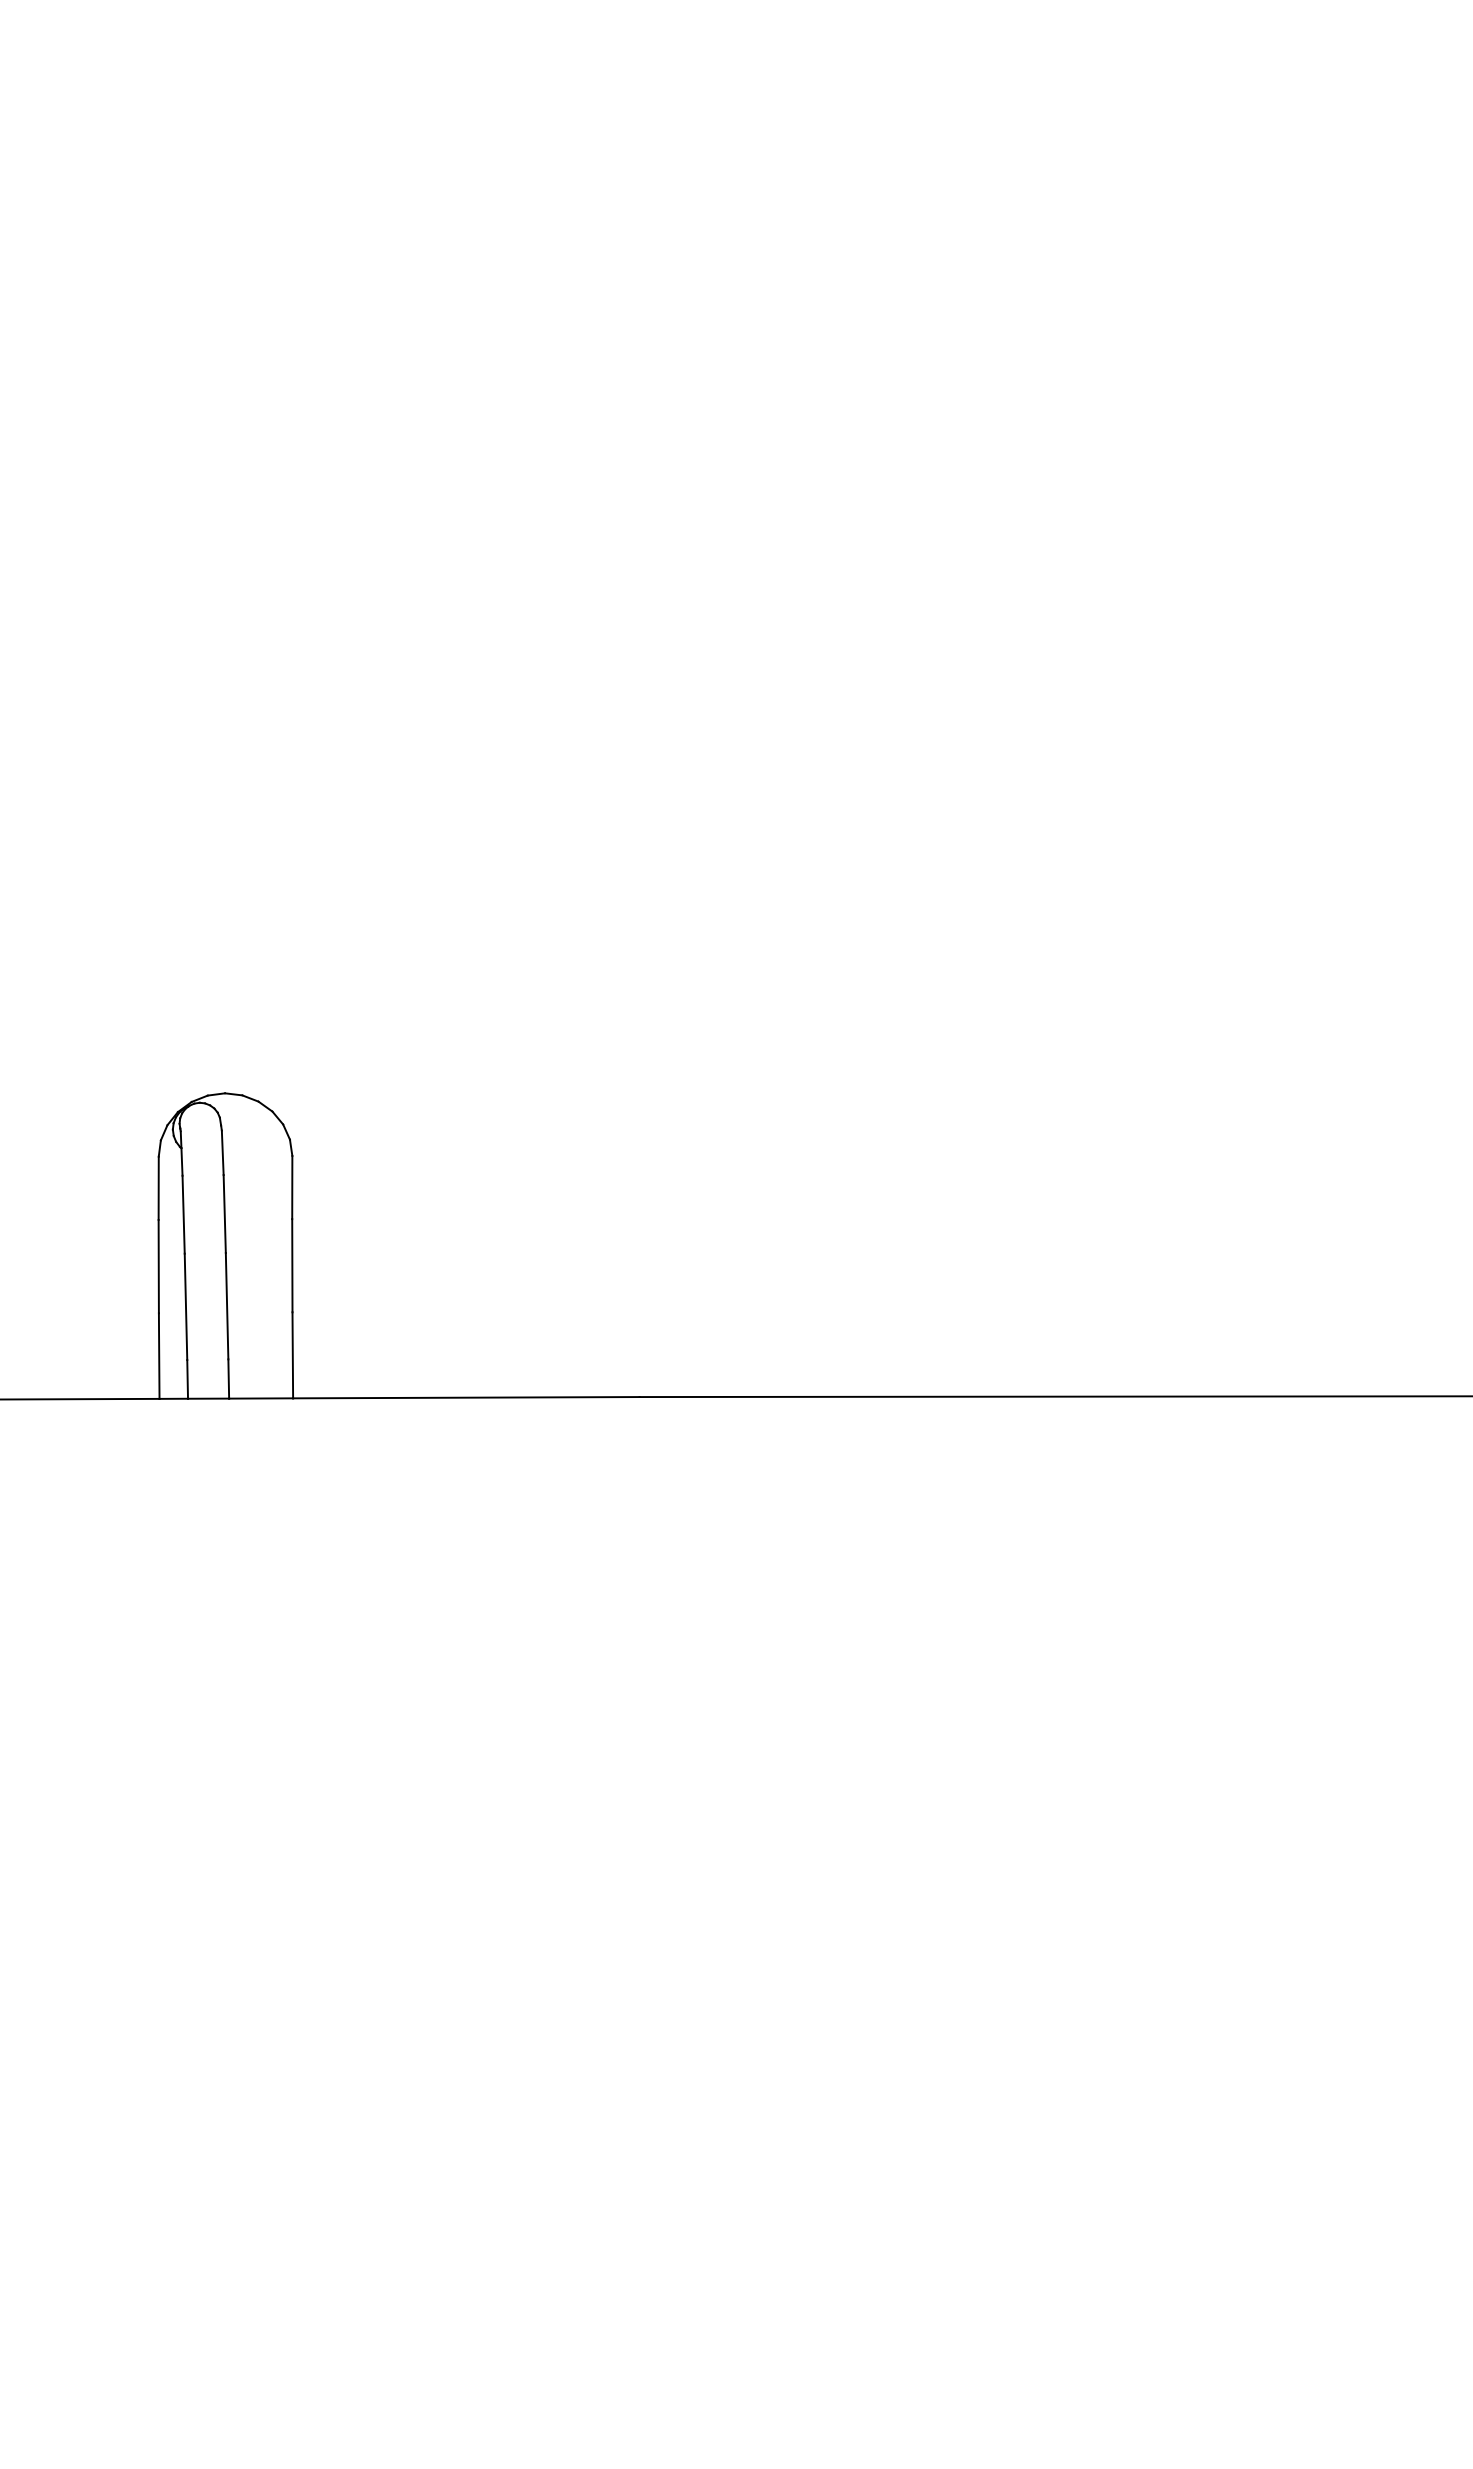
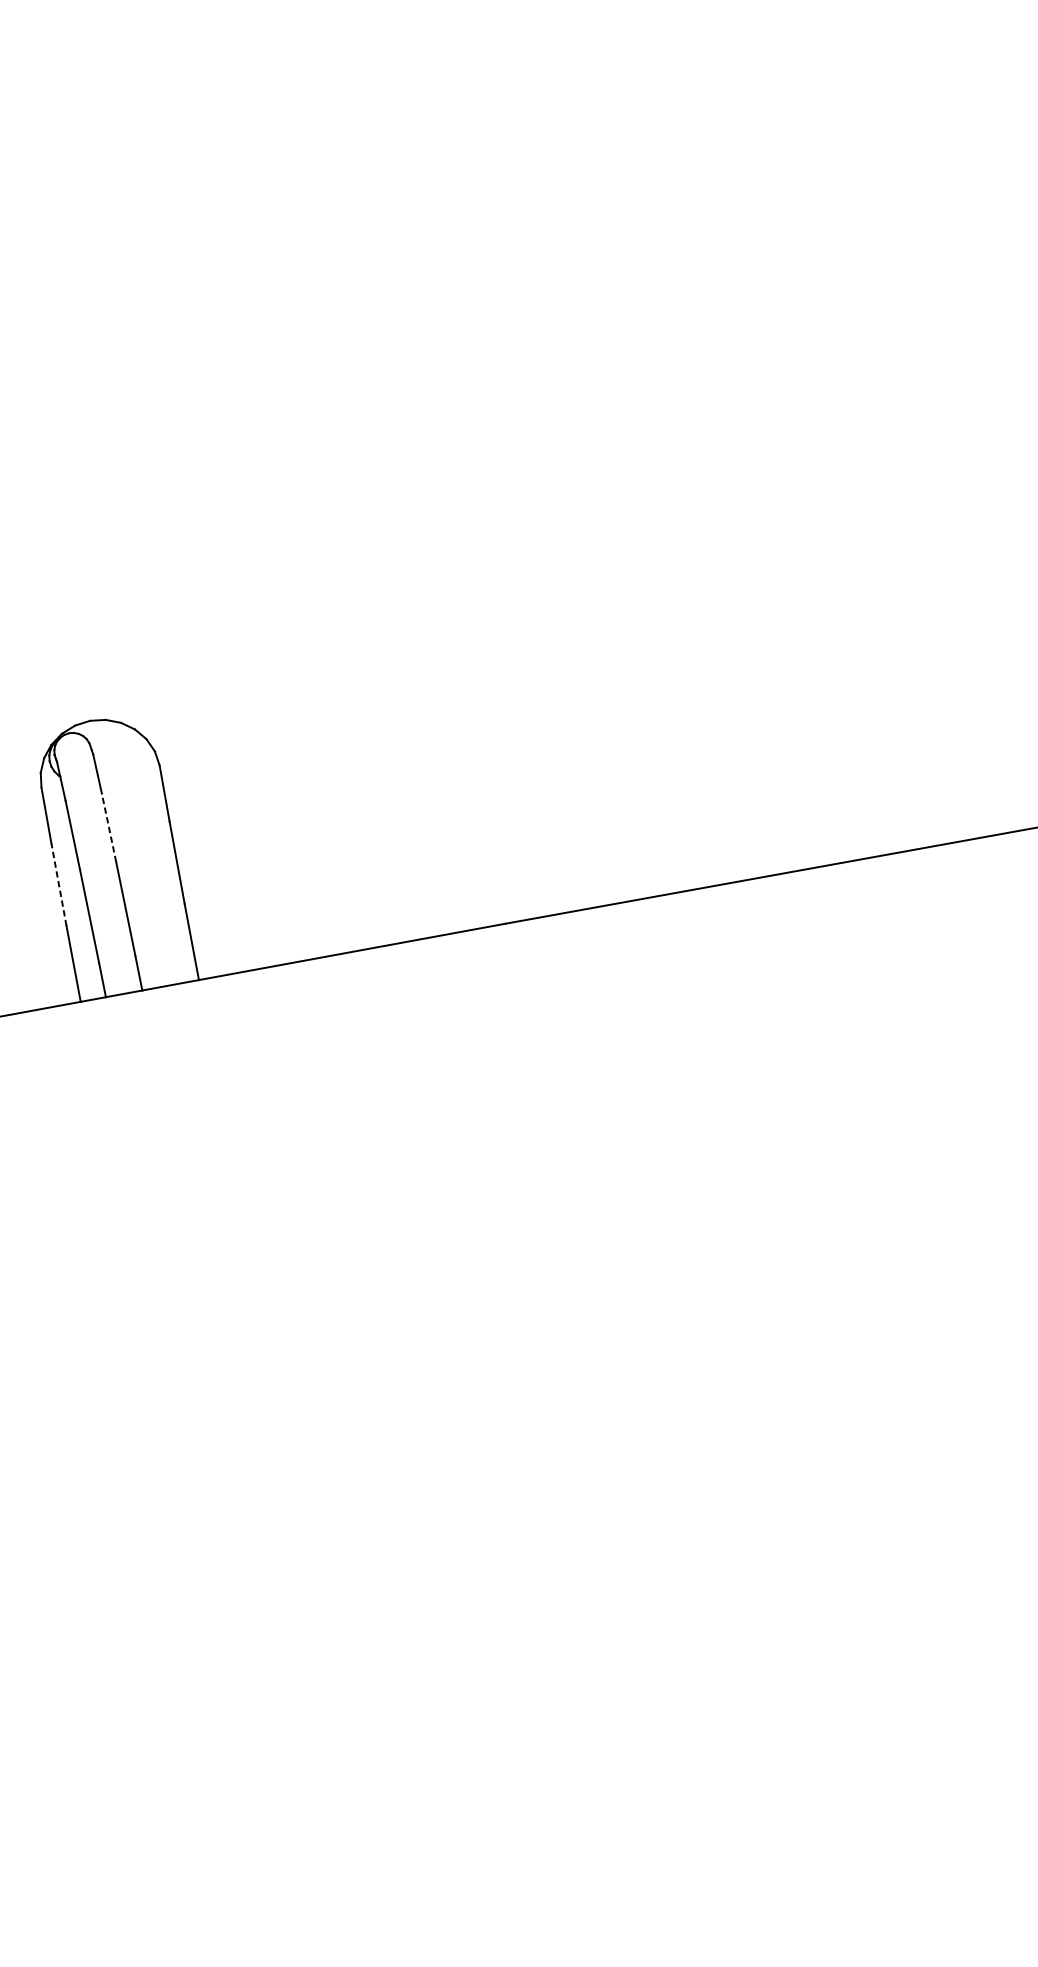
line: (224, 1214) -> (108, 828), solid -> dashed
line: (158, 1266) -> (58, 884), solid -> dashed

